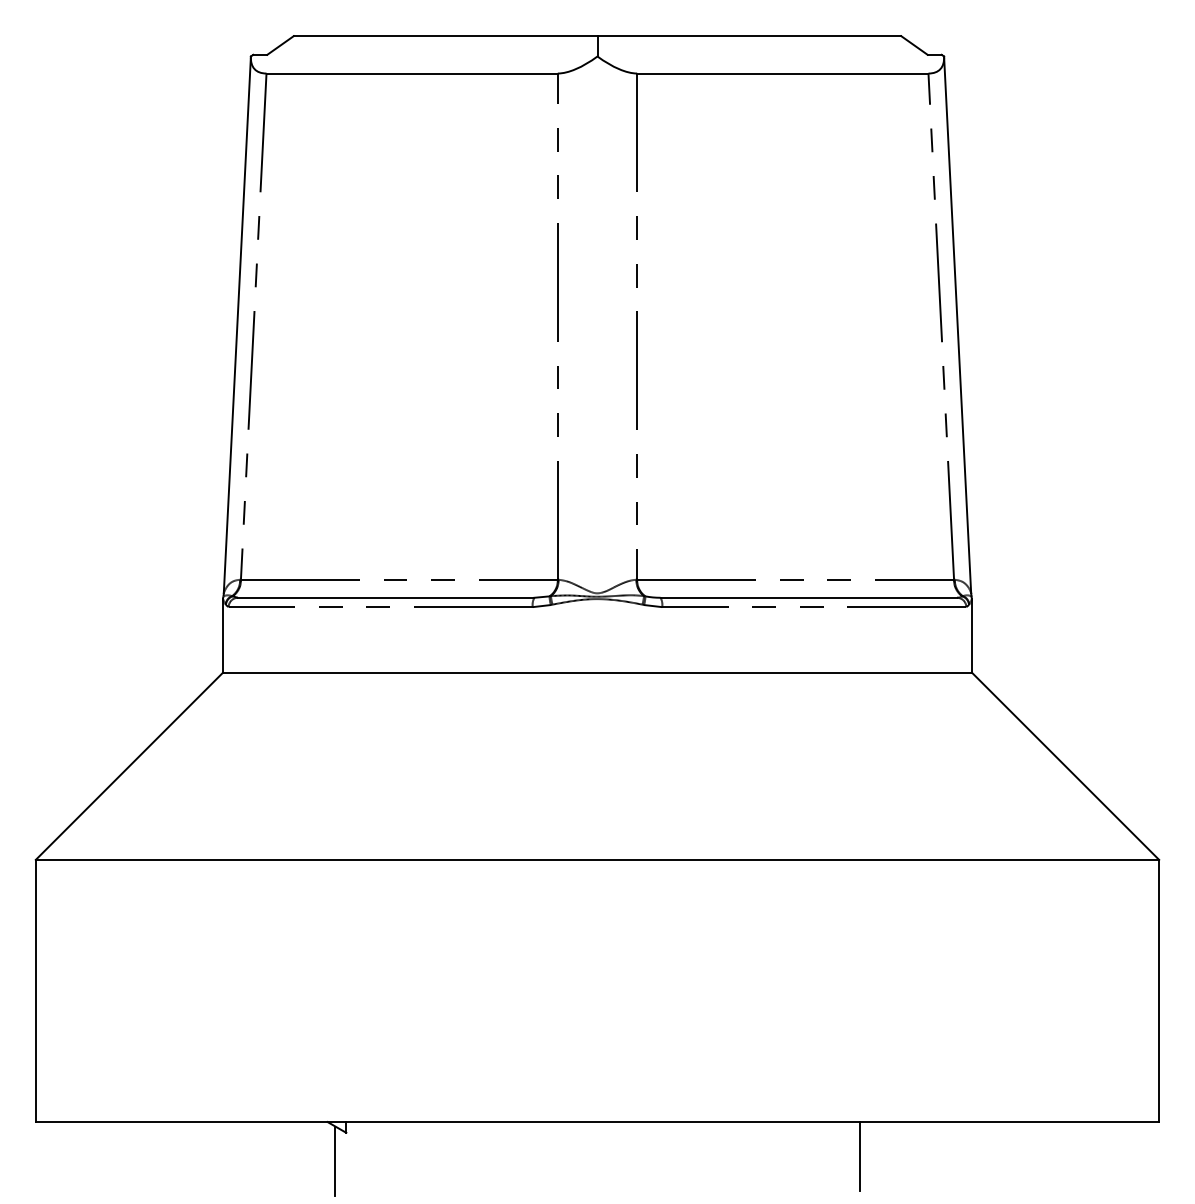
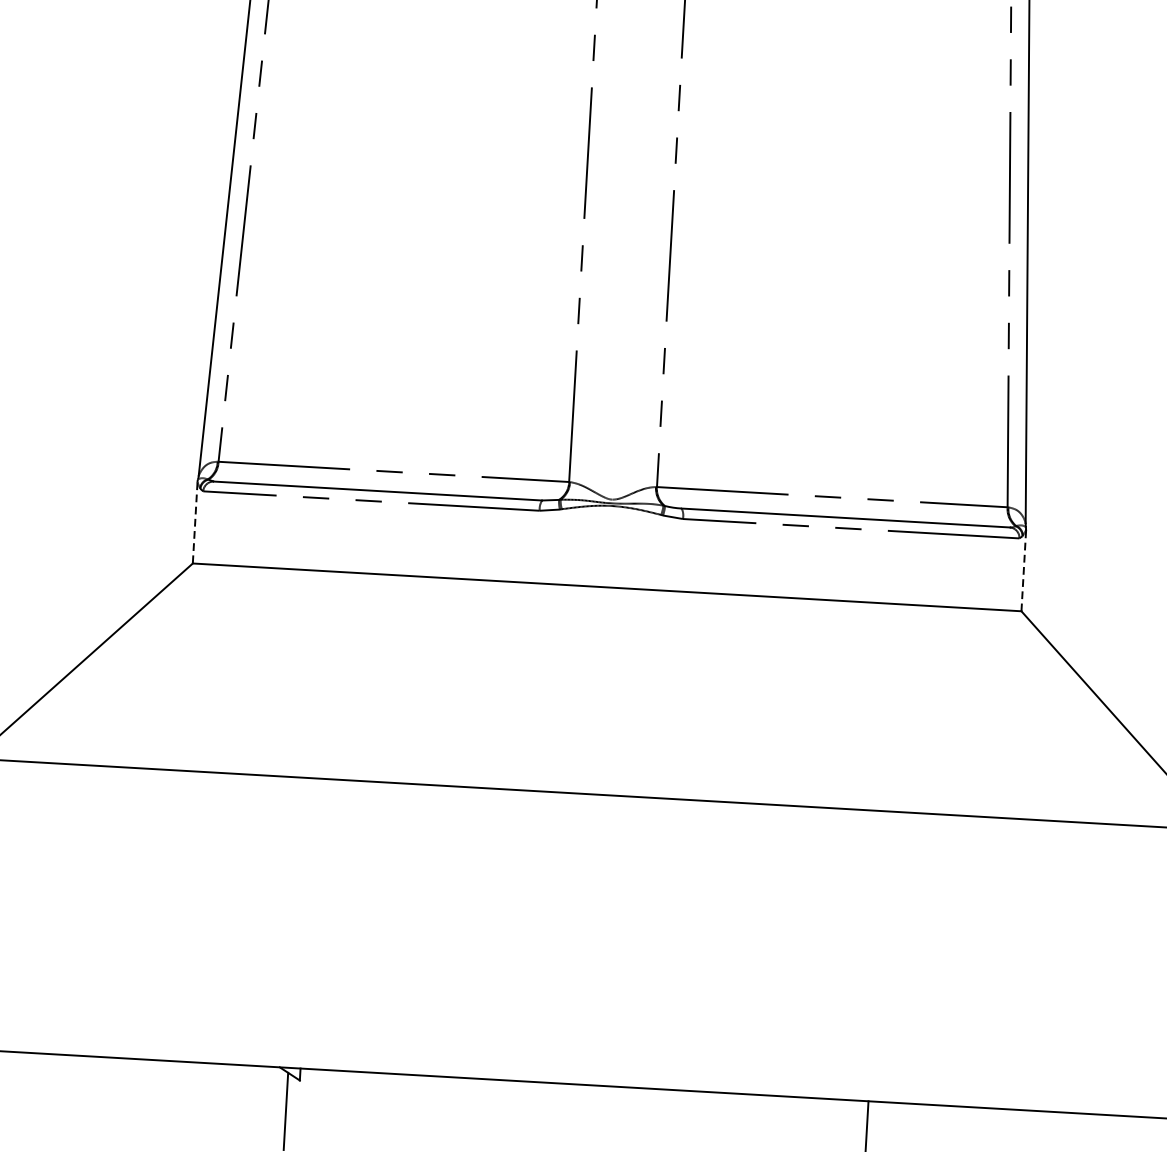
line: (223, 636) -> (195, 523), solid -> dashed
line: (971, 636) -> (1023, 571), solid -> dashed

